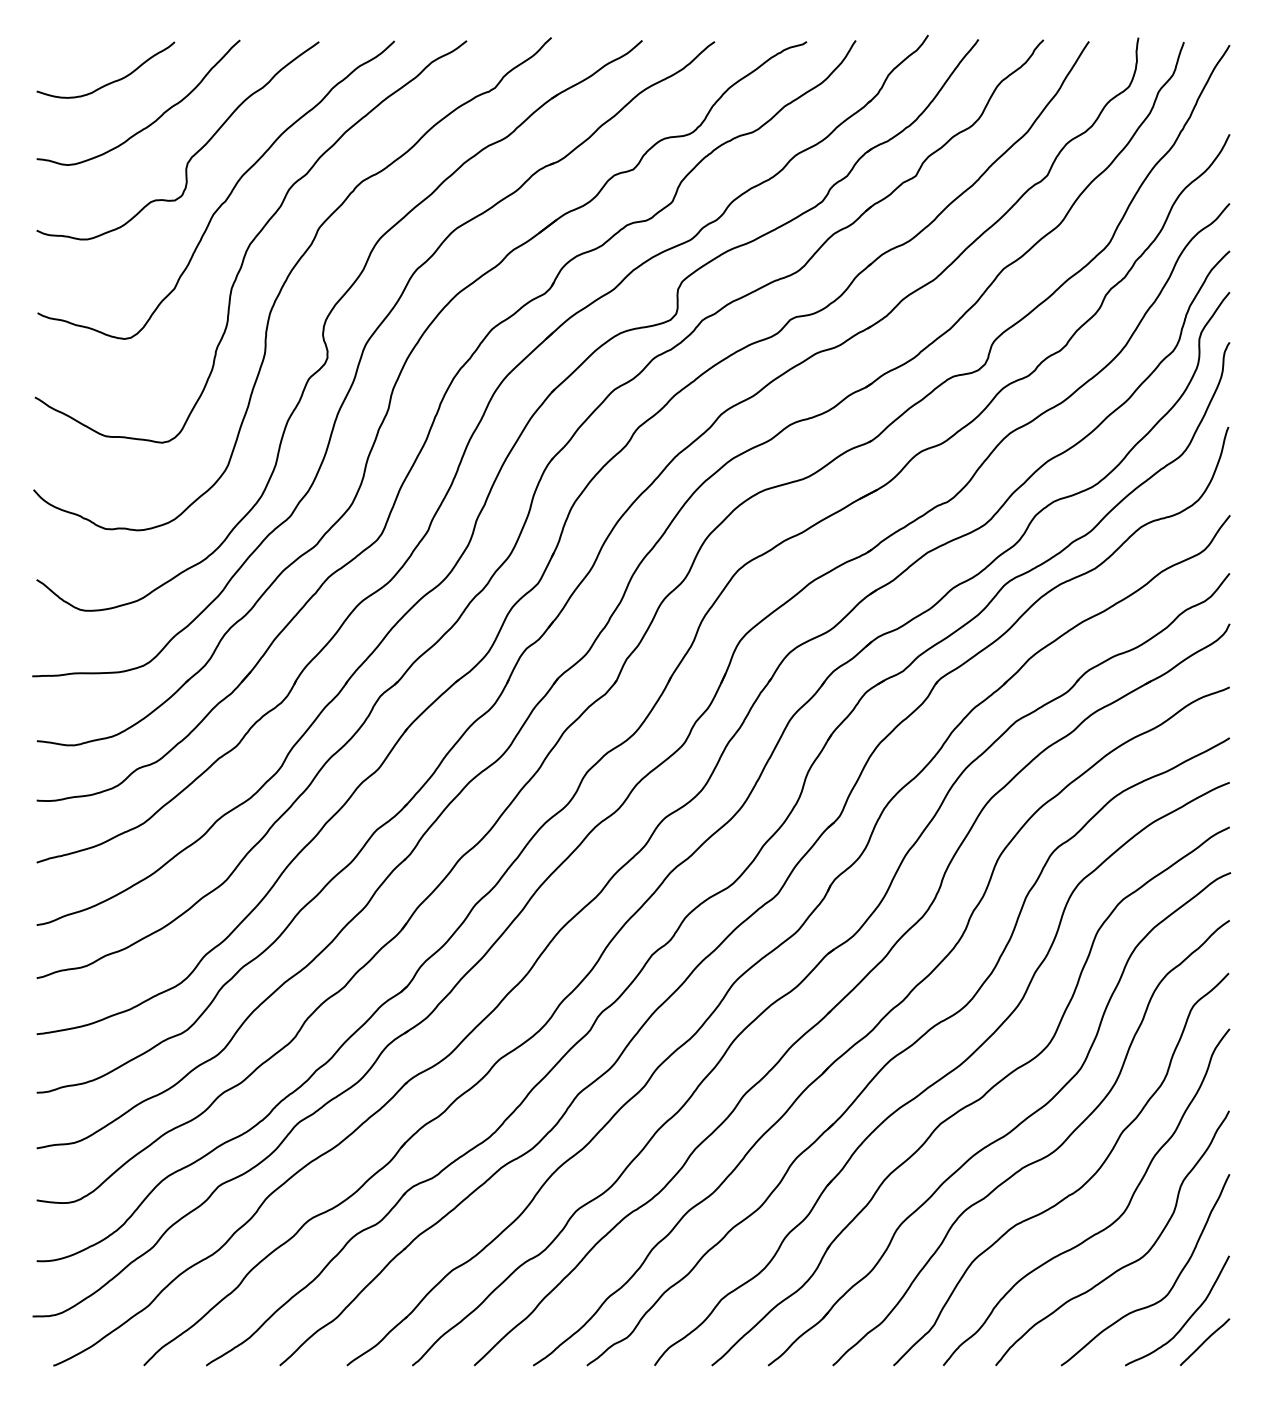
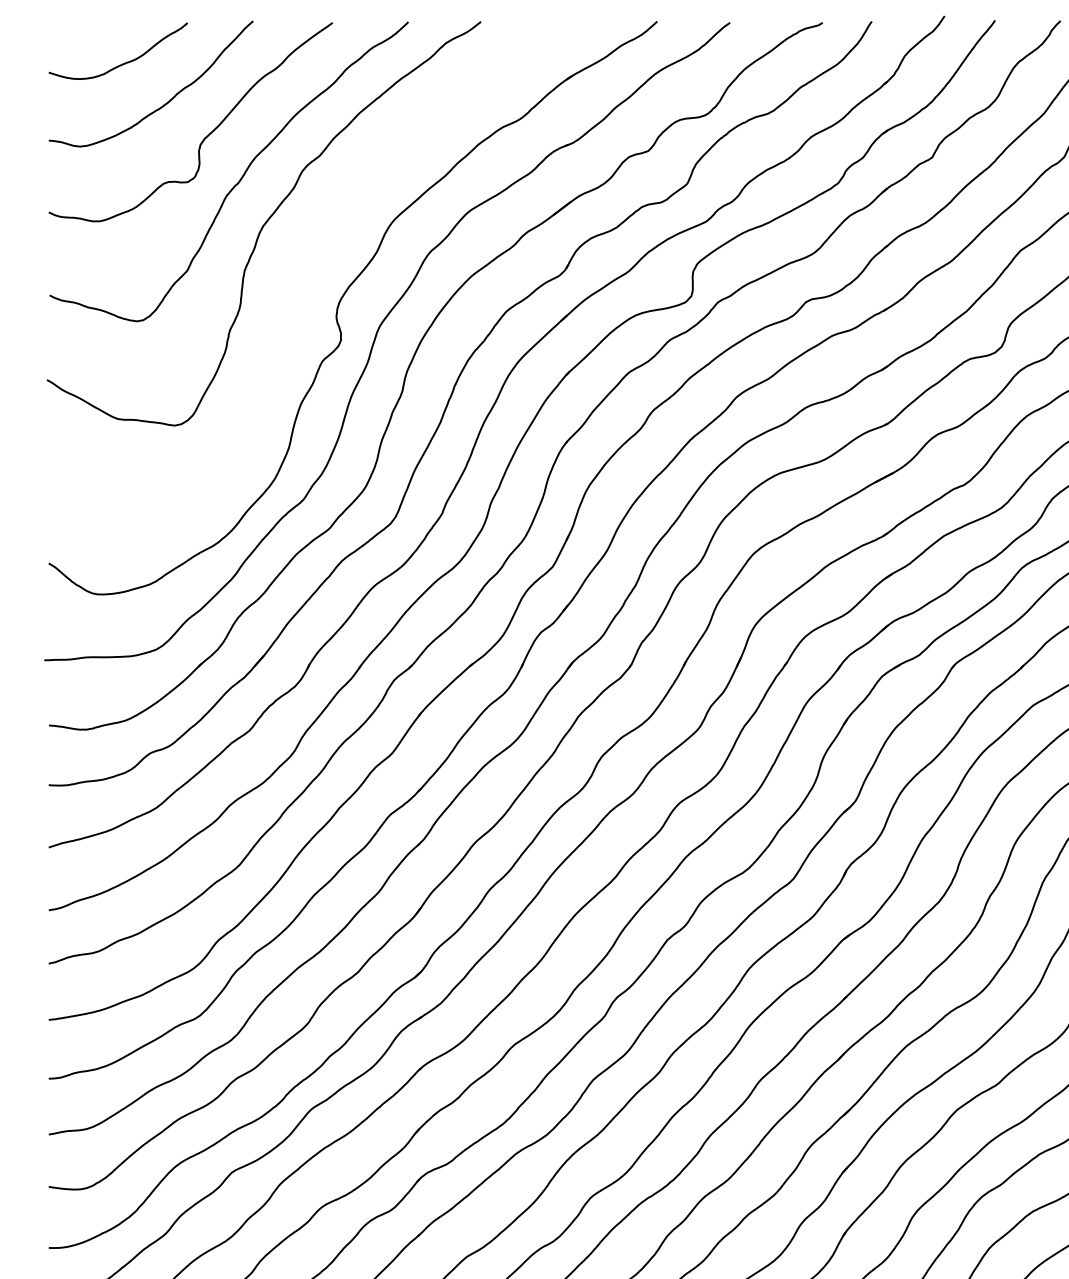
curve: (287, 280) -> (300, 262), removed

